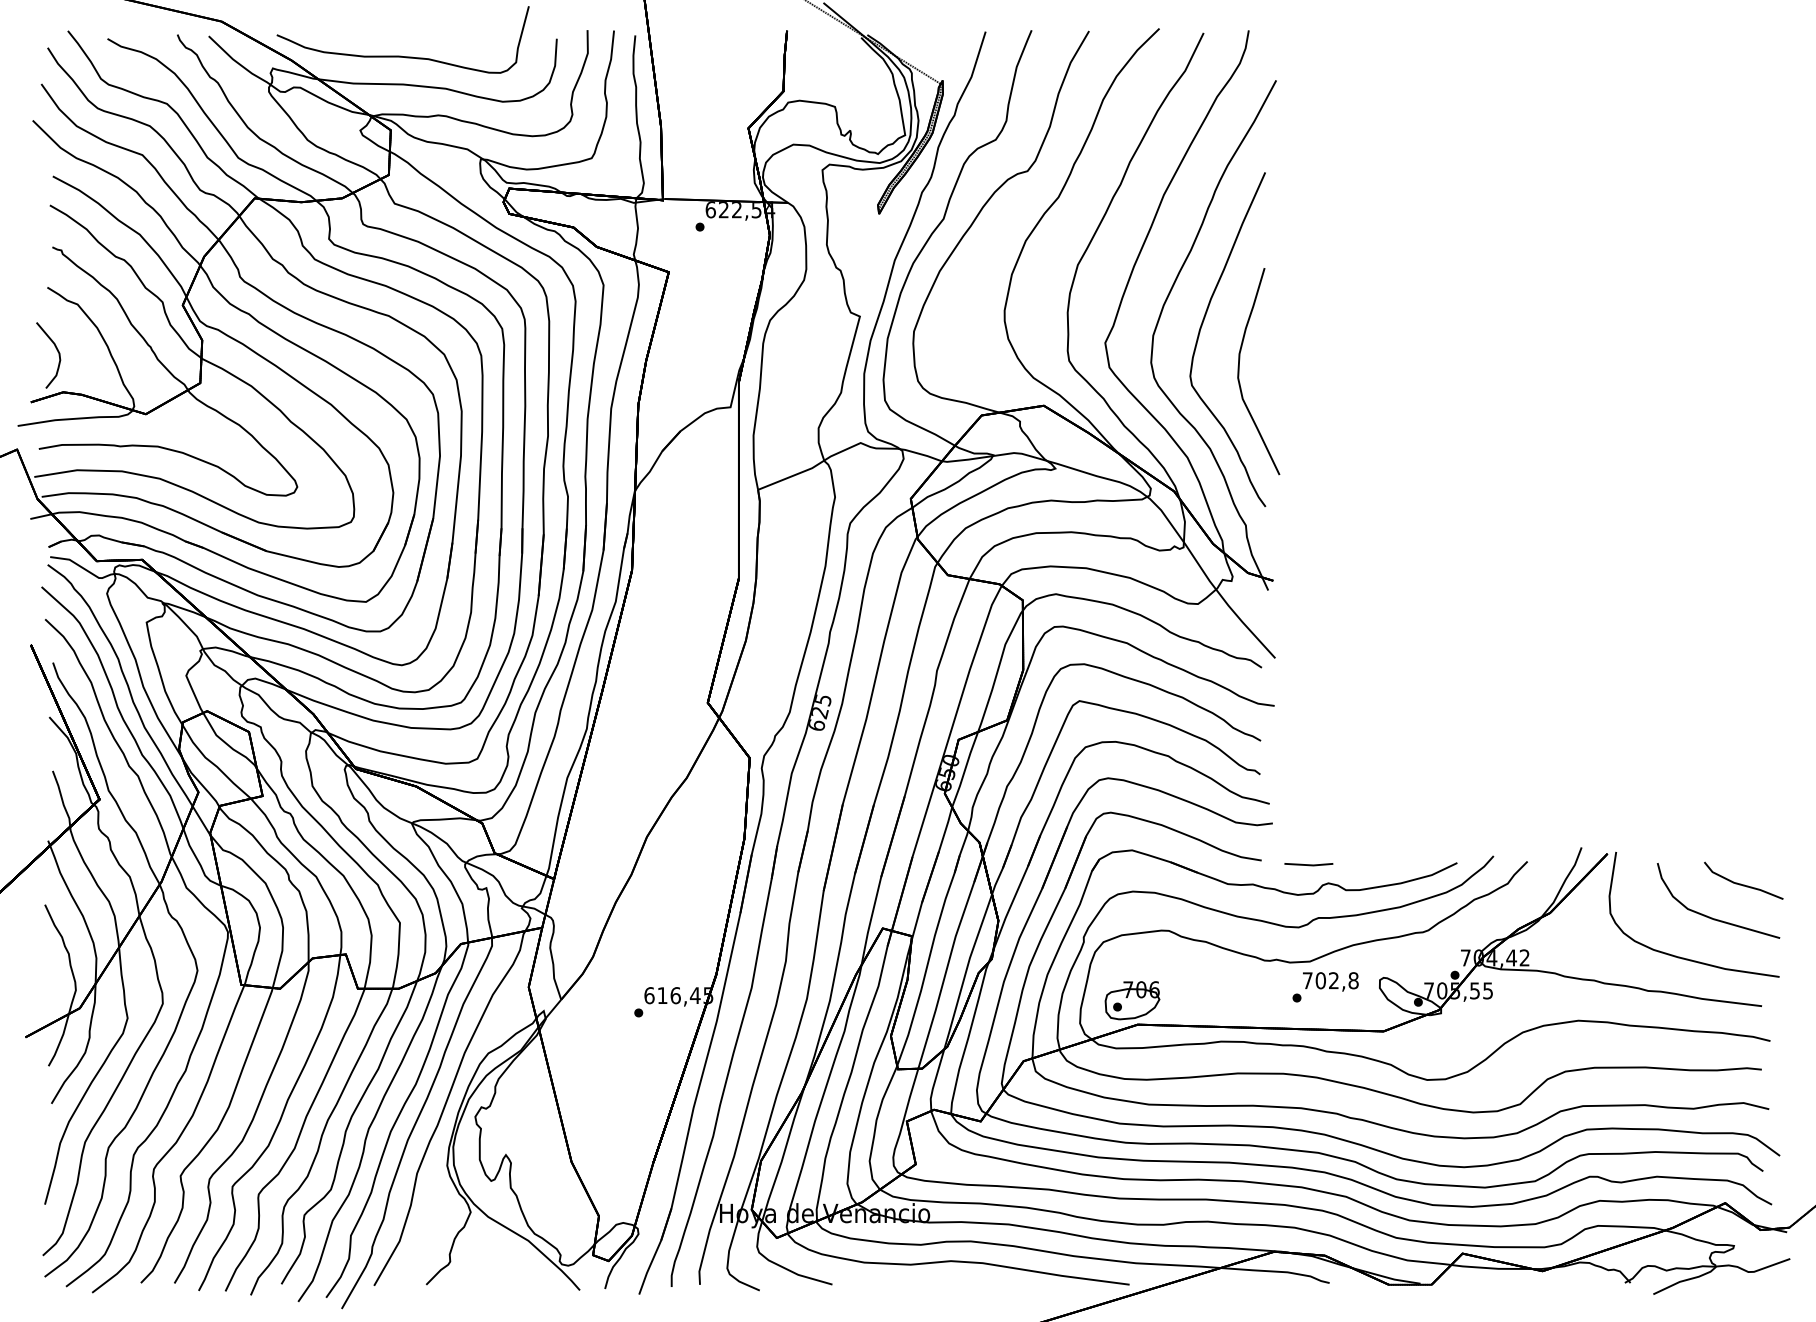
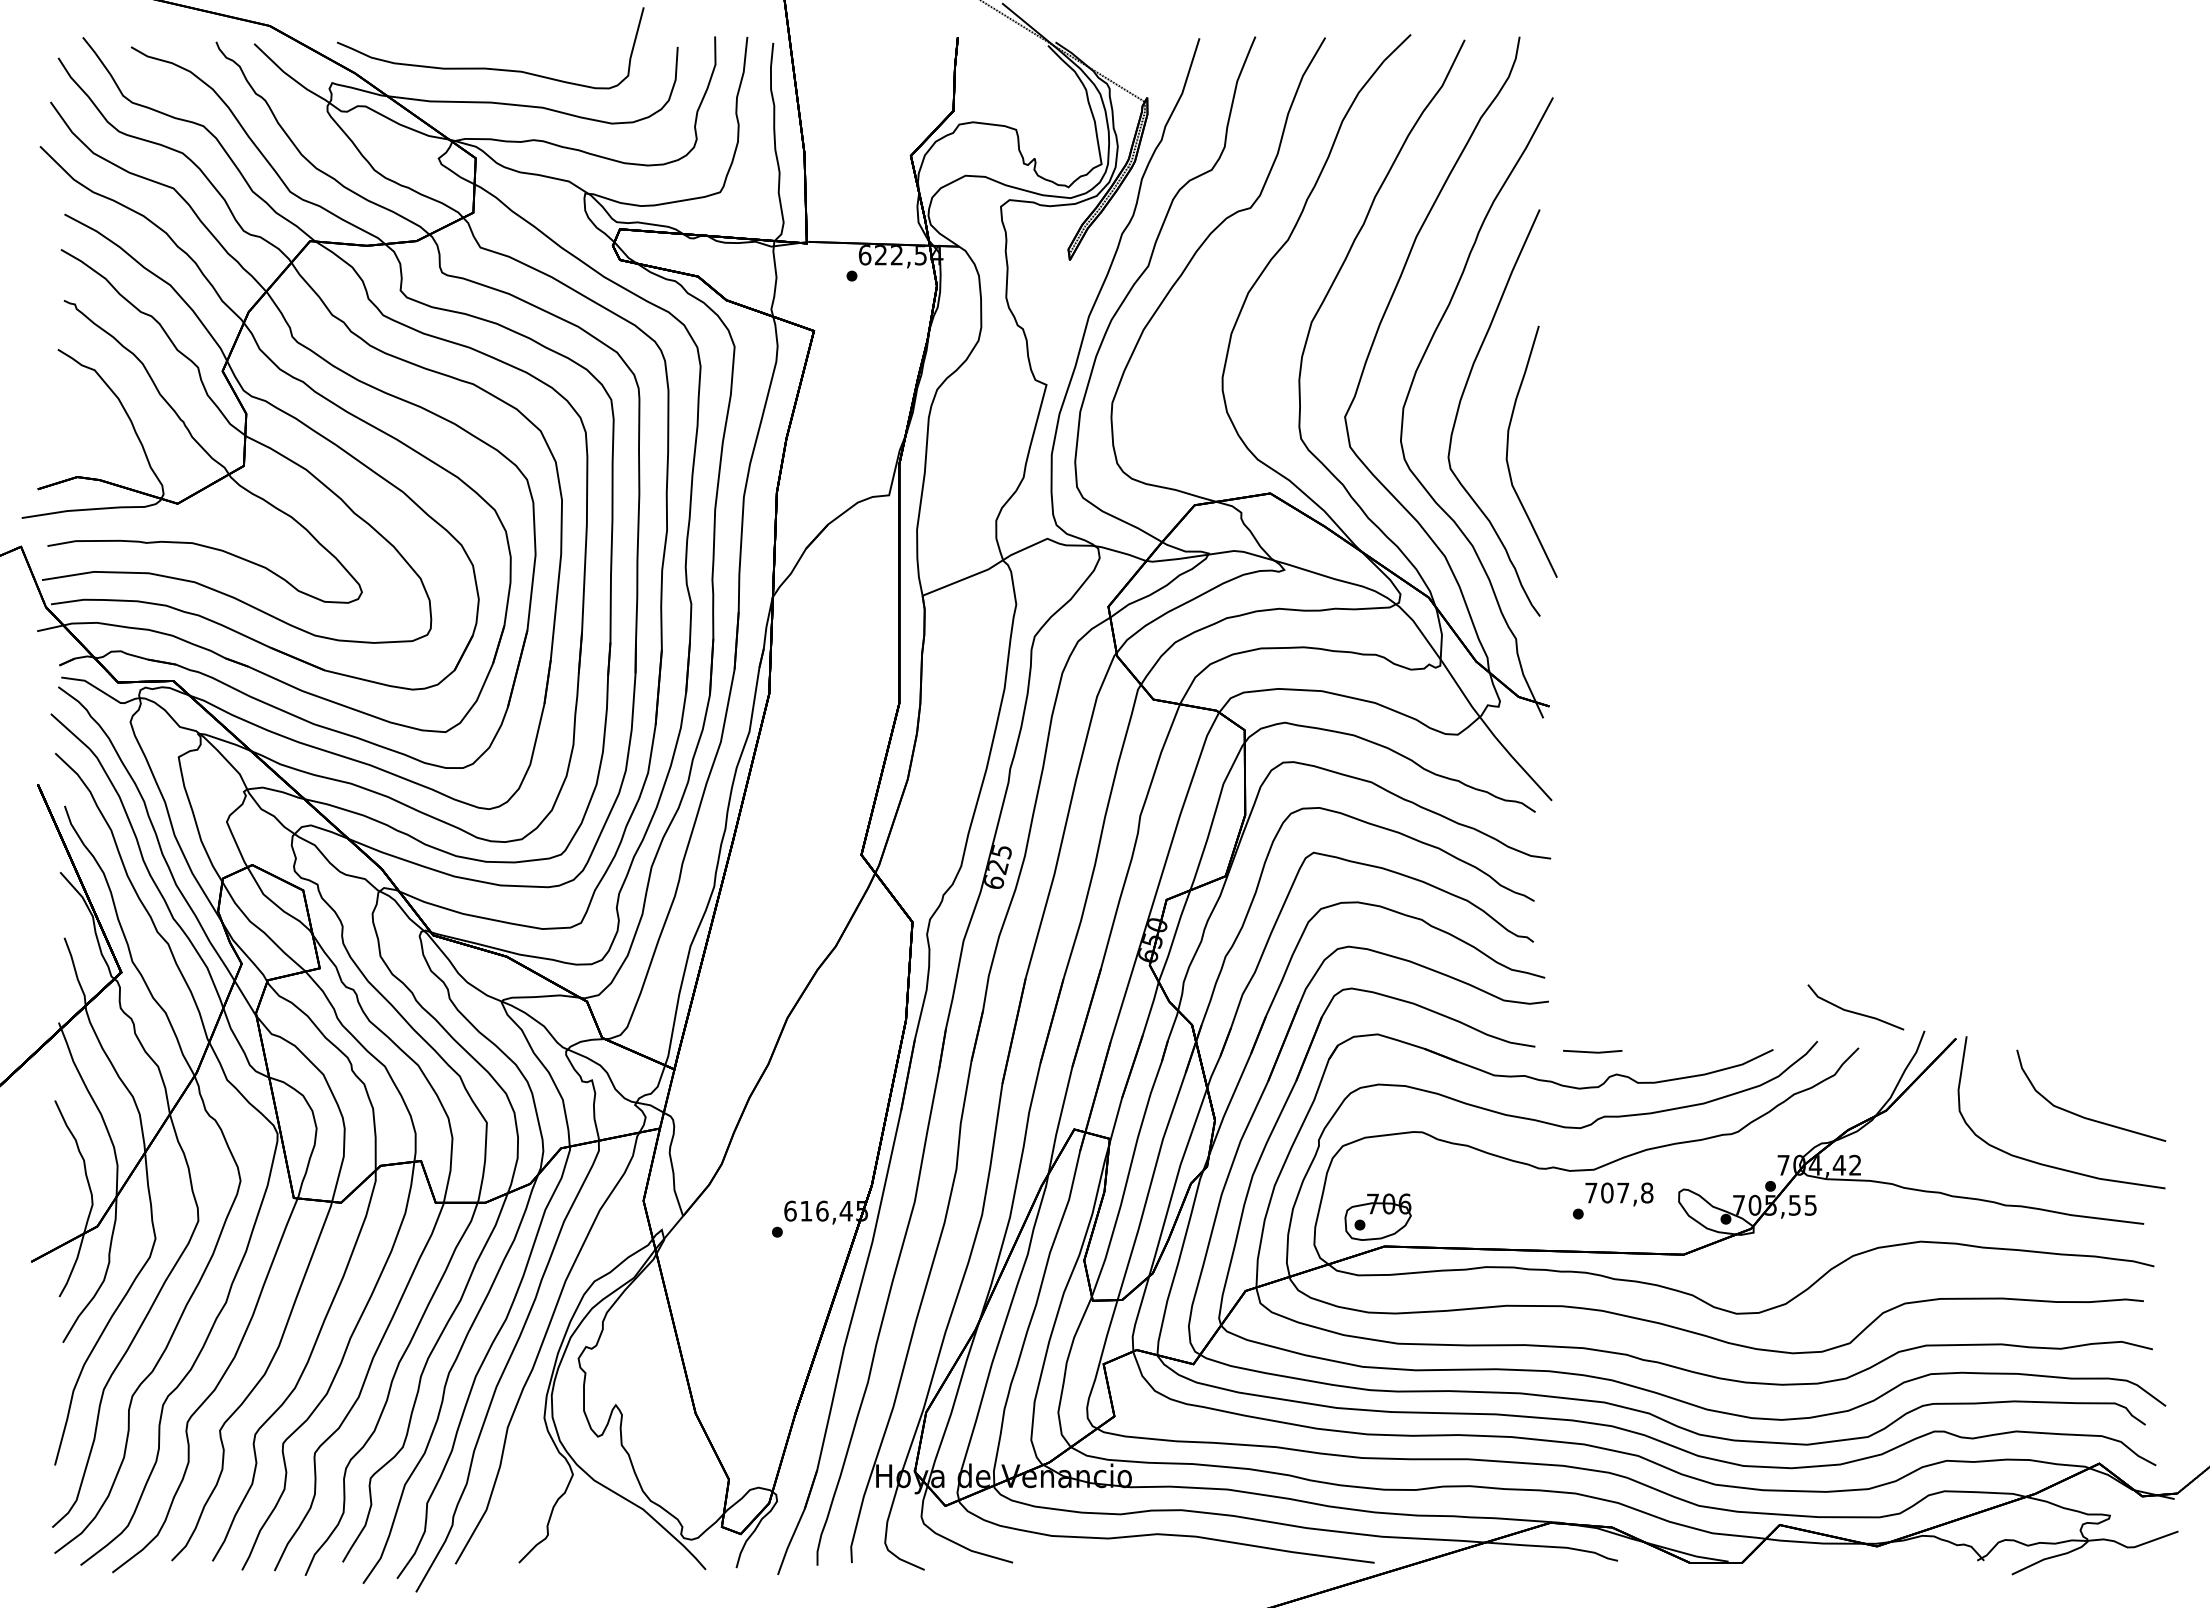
part: (56, 350) -> (69, 426), removed
part: (1743, 880) -> (1855, 1007), moved
text: (1334, 980) -> (1623, 1192), 702,8 -> 707,8

